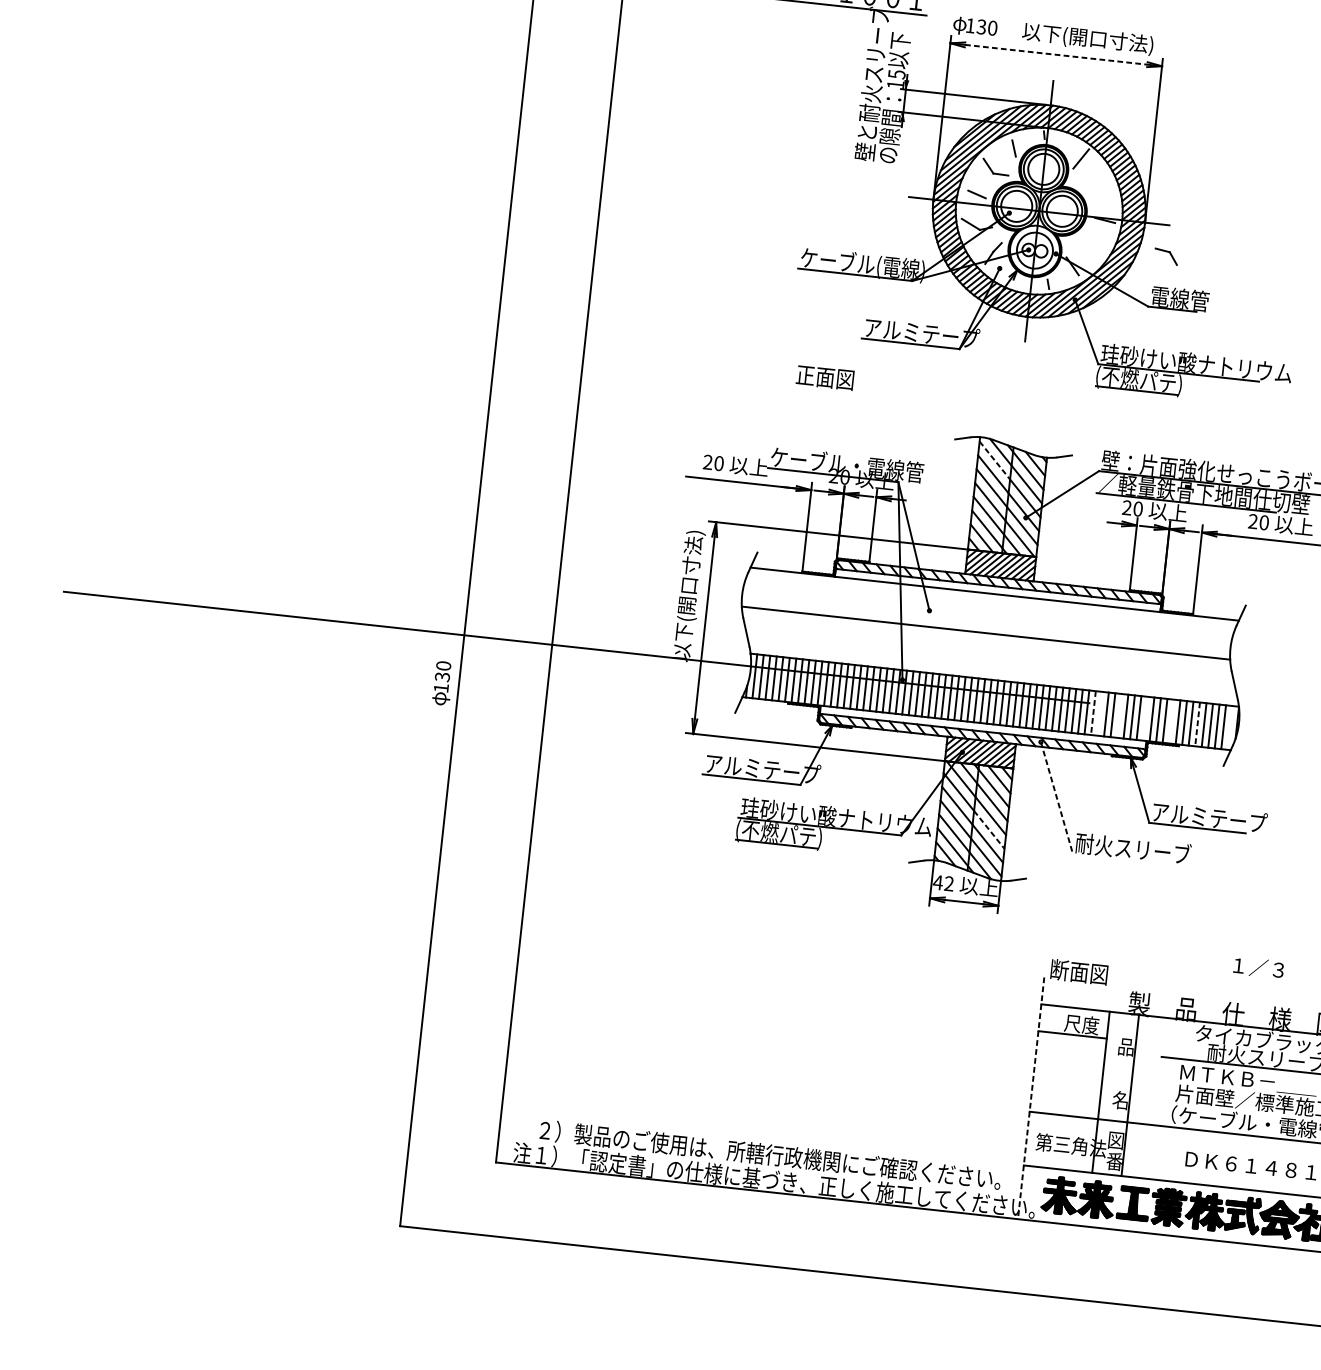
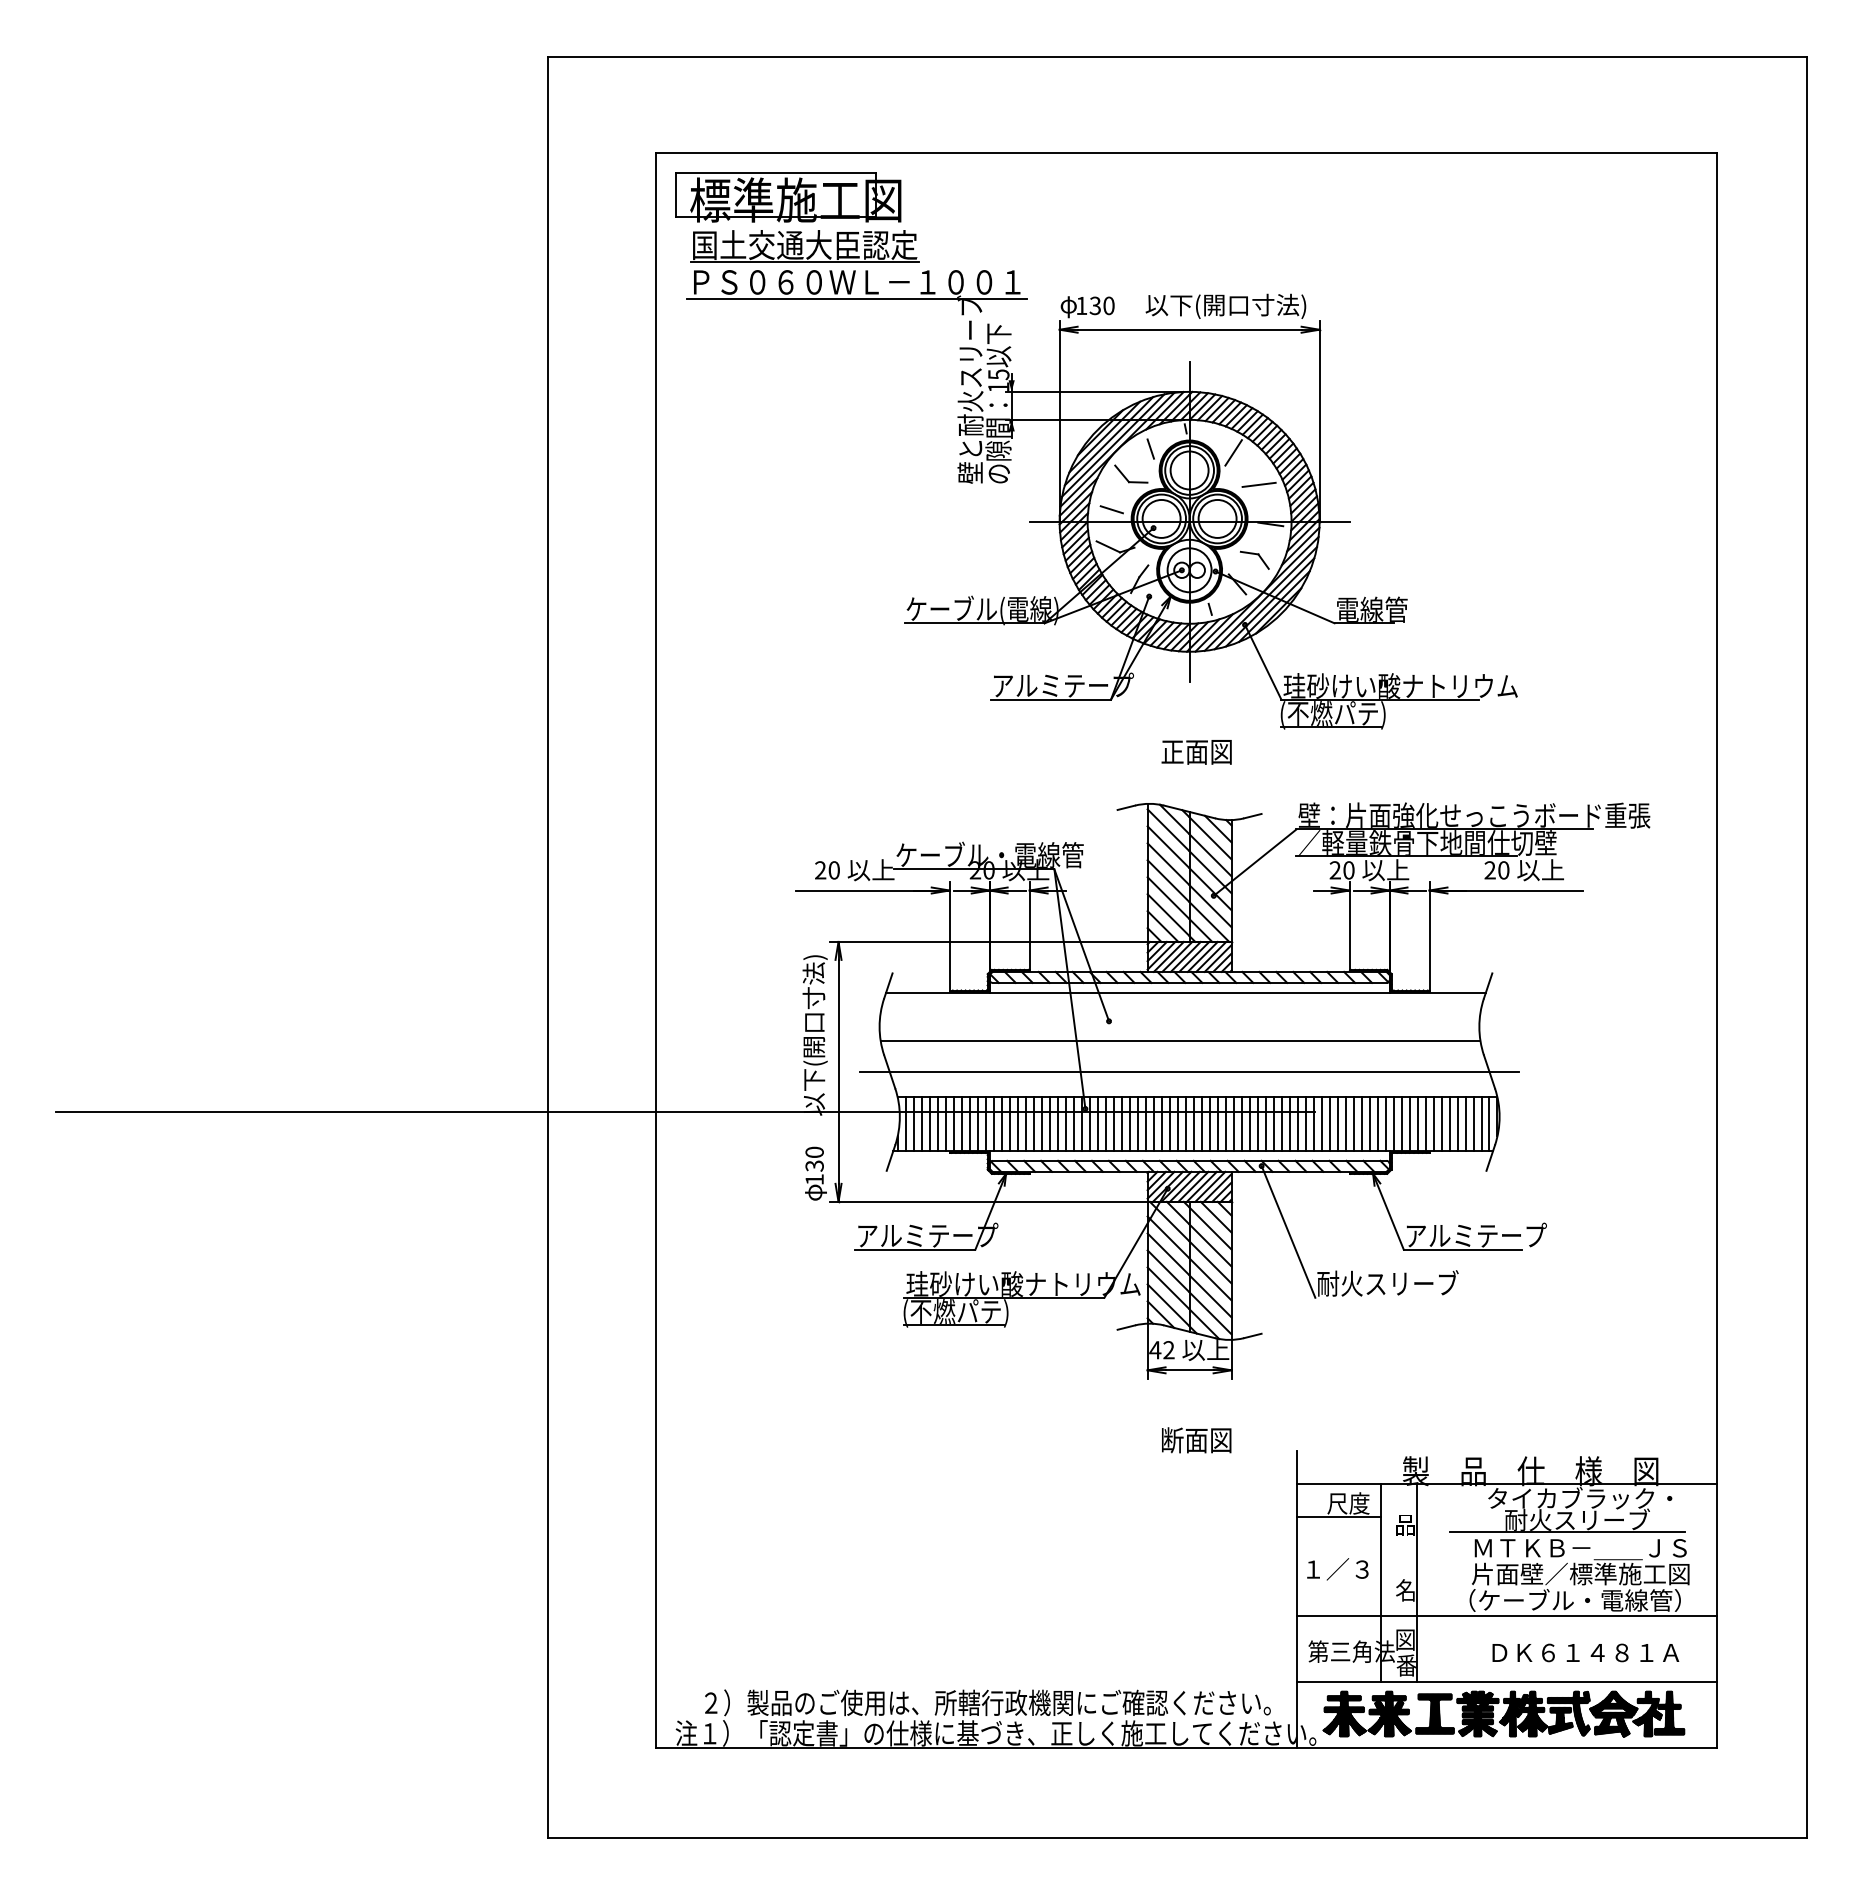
line: (1056, 54) -> (1189, 329), dashed -> solid
line: (1098, 186) -> (1258, 484), added
part: (1166, 256) -> (1254, 559), moved
text: (824, 377) -> (1196, 752), moved
line: (994, 460) -> (1168, 830), dashed -> solid
line: (990, 658) -> (1189, 1071), added
text: (442, 683) -> (815, 1173), moved
line: (1093, 712) -> (1321, 1123), dashed -> solid
line: (1099, 713) -> (1329, 1123), added
line: (1119, 715) -> (1353, 1123), added
line: (1145, 718) -> (1385, 1123), added
line: (1171, 721) -> (1417, 1123), added
line: (1197, 724) -> (1449, 1123), dashed -> solid
line: (1230, 727) -> (1489, 1123), added
line: (1056, 798) -> (1288, 1232), dashed -> solid
line: (989, 829) -> (1210, 1279), dashed -> solid
text: (1258, 967) -> (1337, 1569), moved
text: (1079, 972) -> (1196, 1440), moved
line: (1030, 1098) -> (1296, 1600), dashed -> solid

